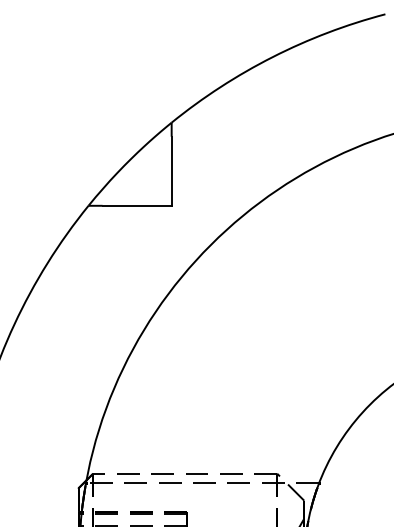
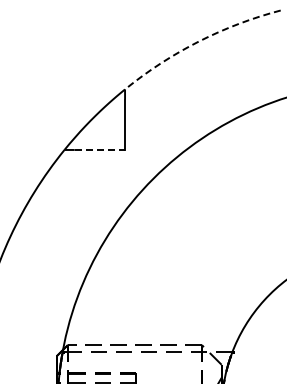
arc: (272, 56) -> (198, 41), solid -> dashed
line: (137, 205) -> (100, 149), solid -> dashed

